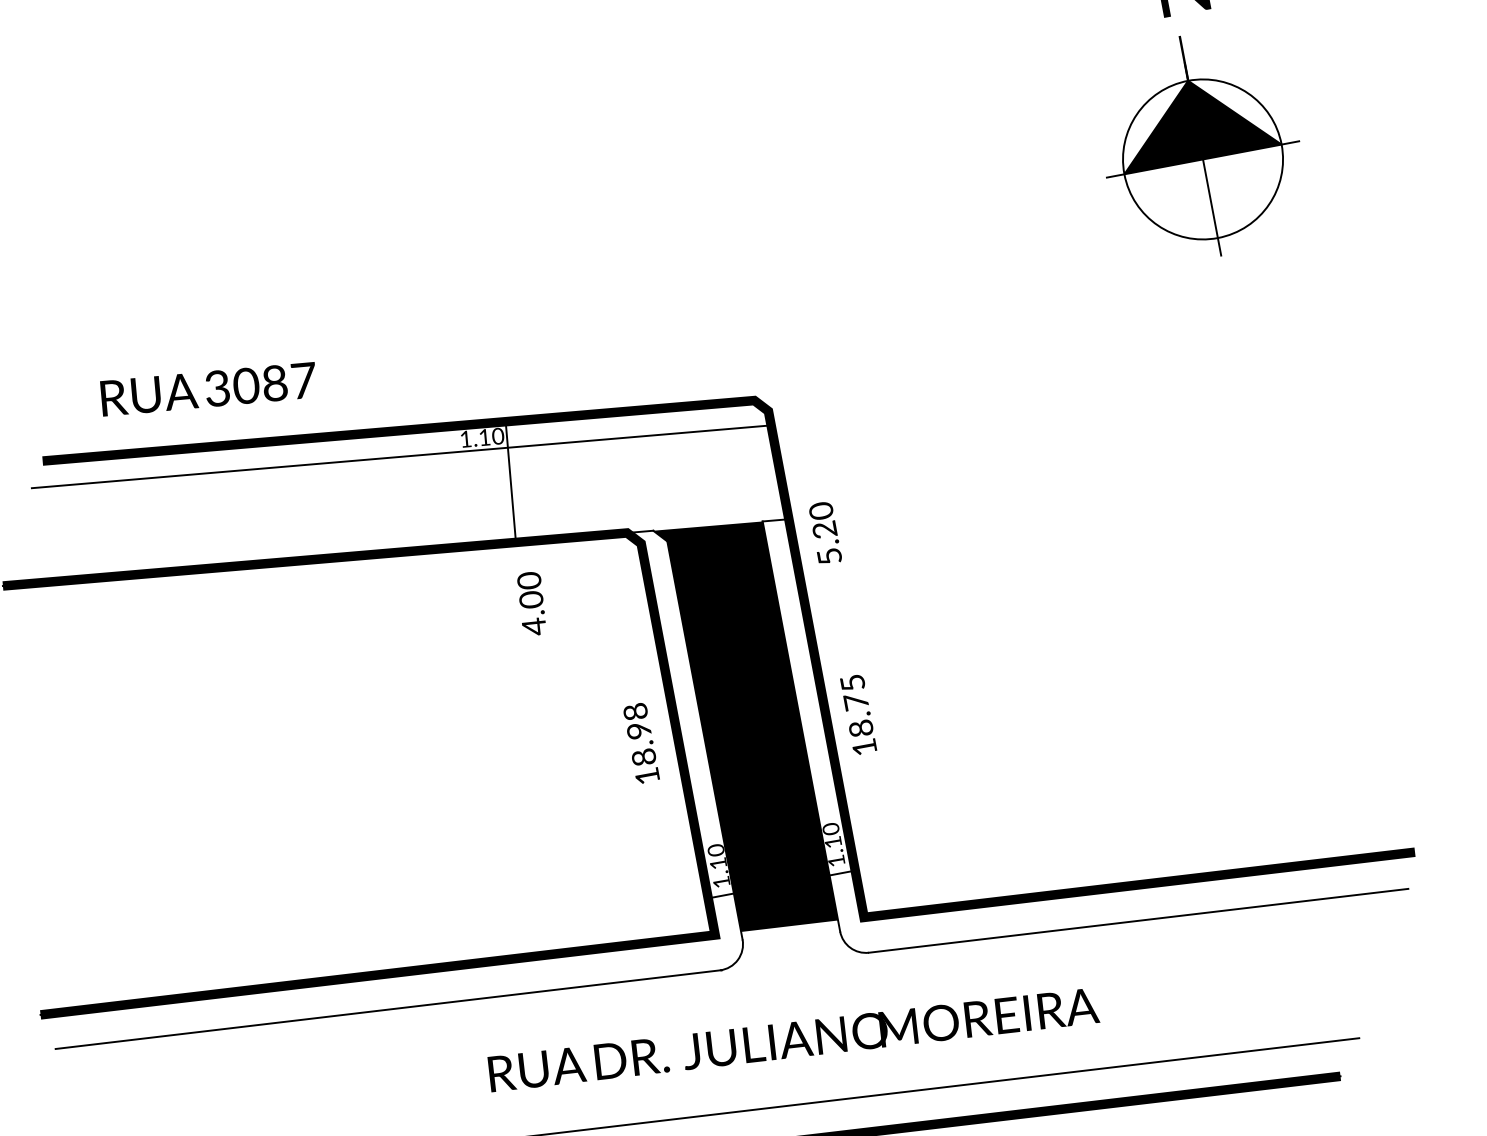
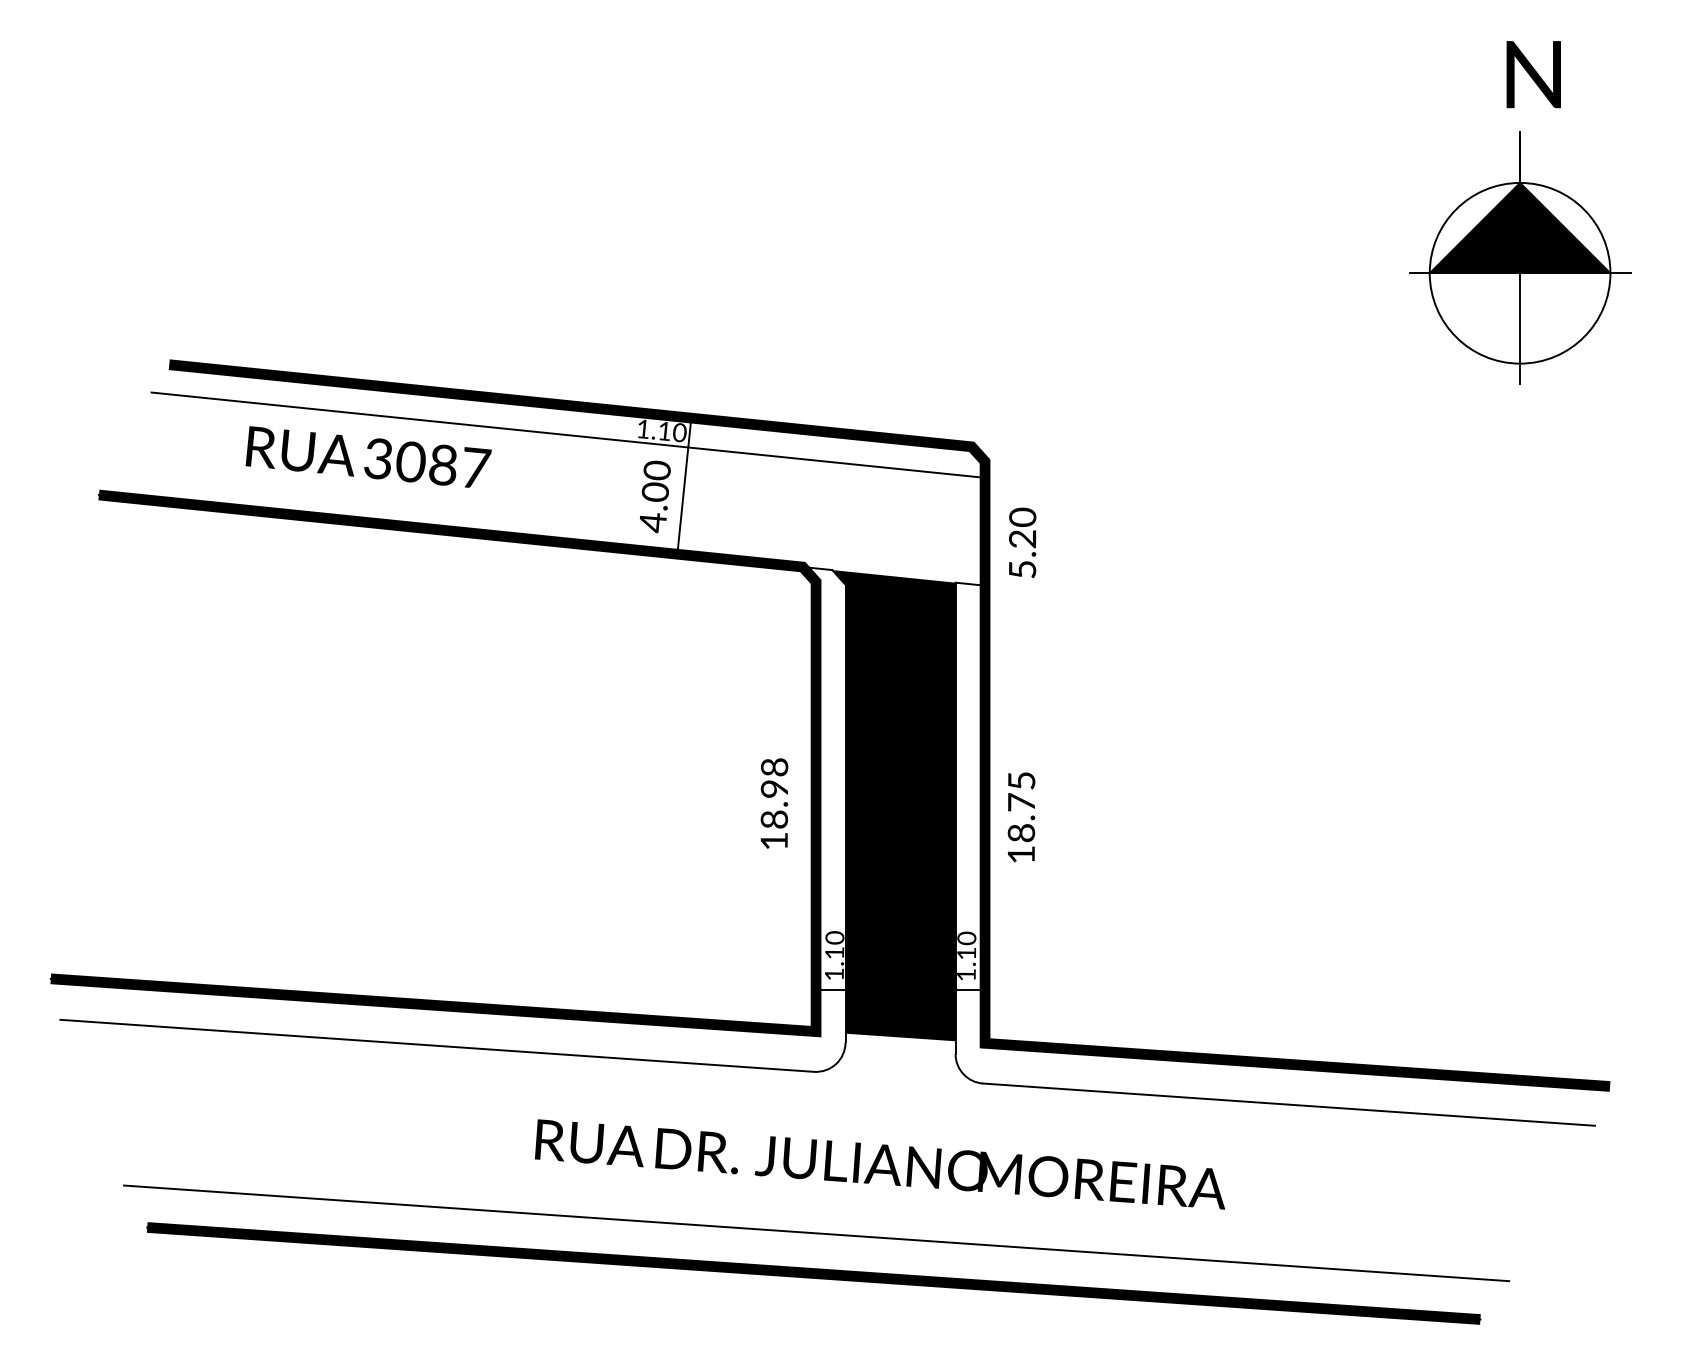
text: (208, 388) -> (368, 456), moved
text: (825, 532) -> (1022, 542), moved
text: (531, 603) -> (654, 496), moved

